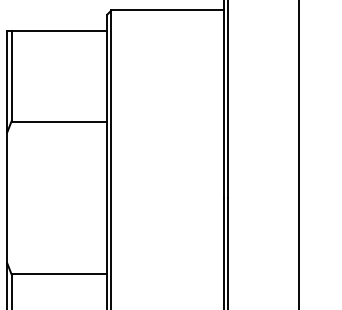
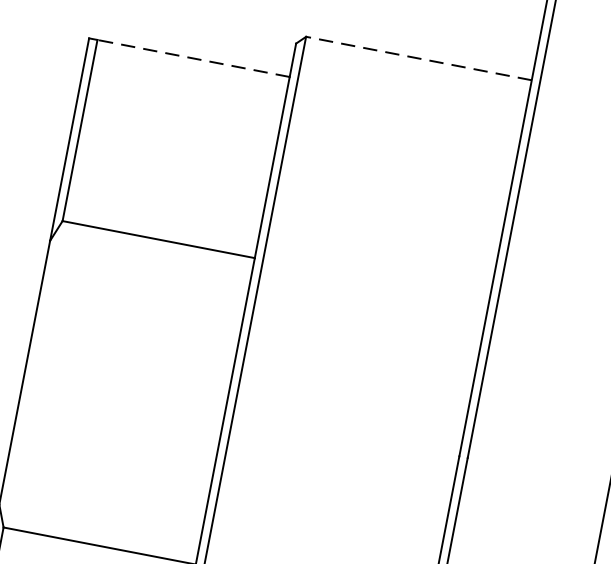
line: (167, 10) -> (418, 58), solid -> dashed
line: (59, 31) -> (193, 58), solid -> dashed

